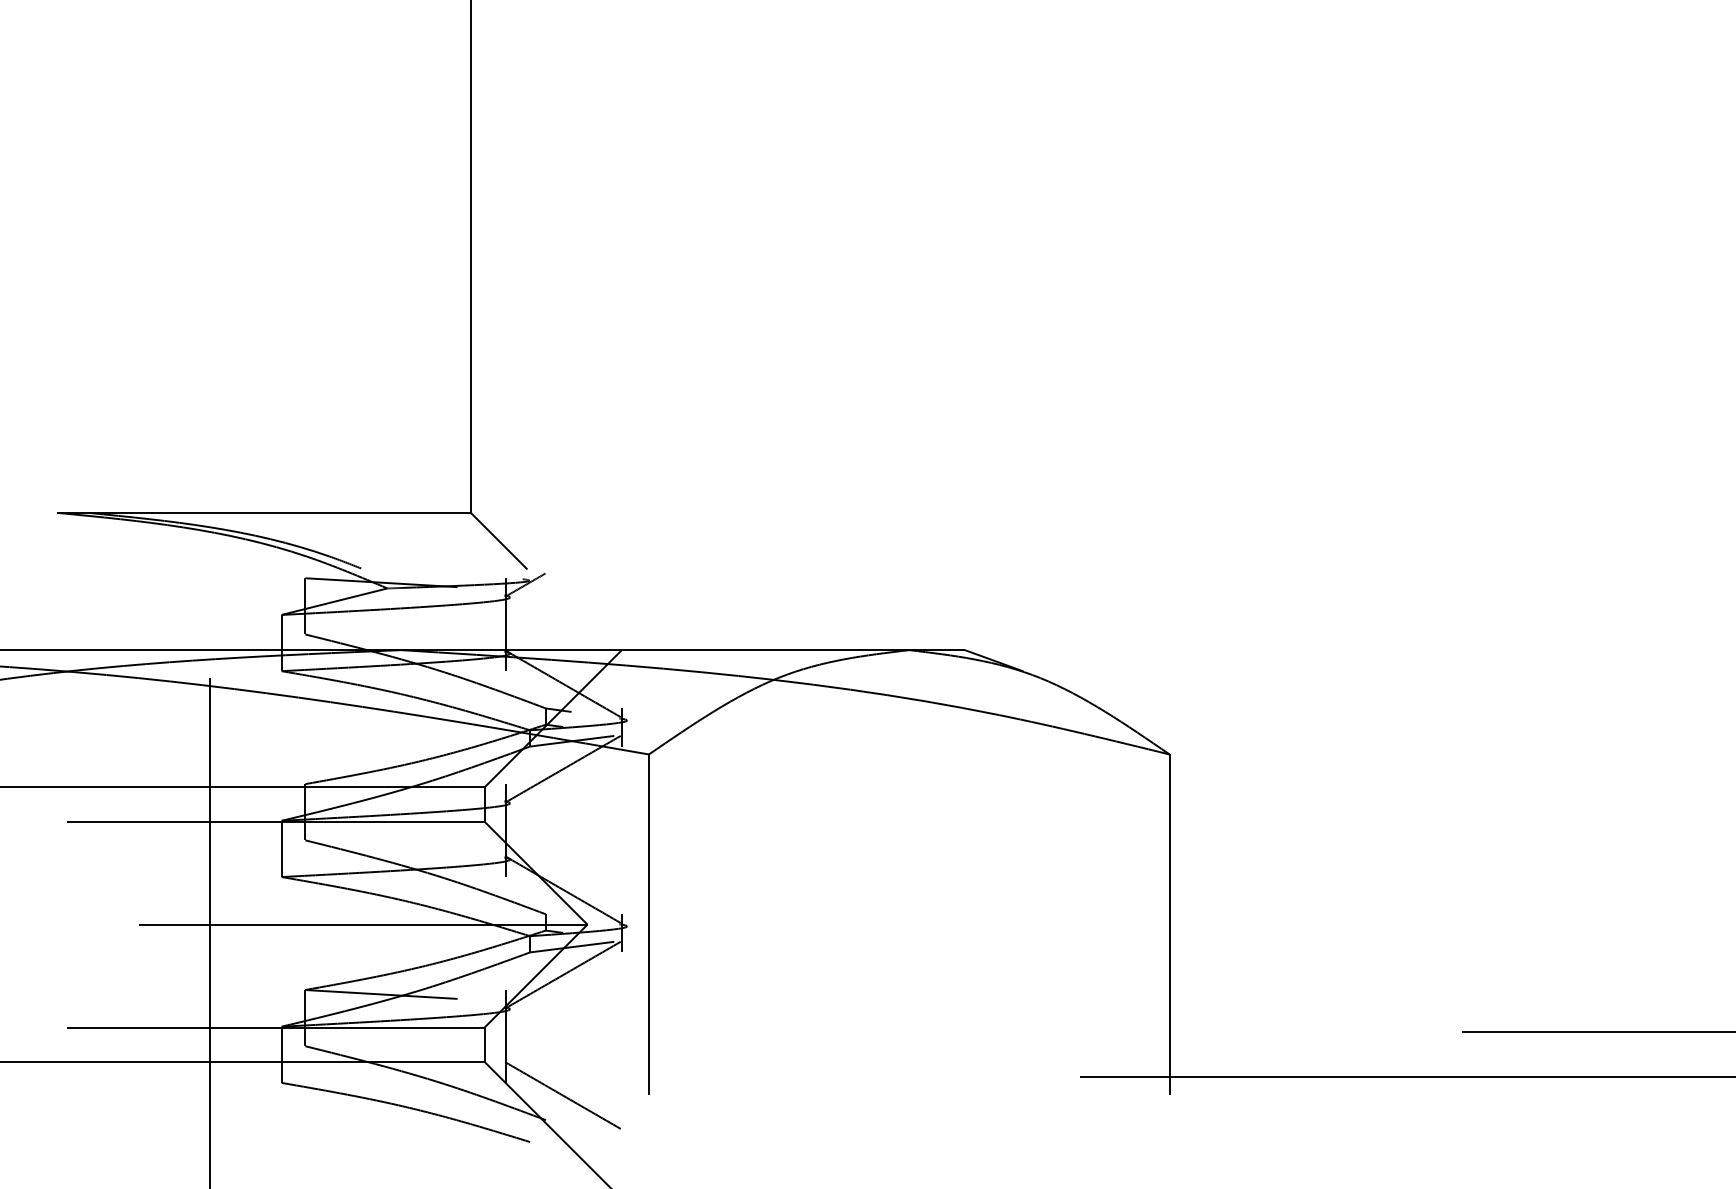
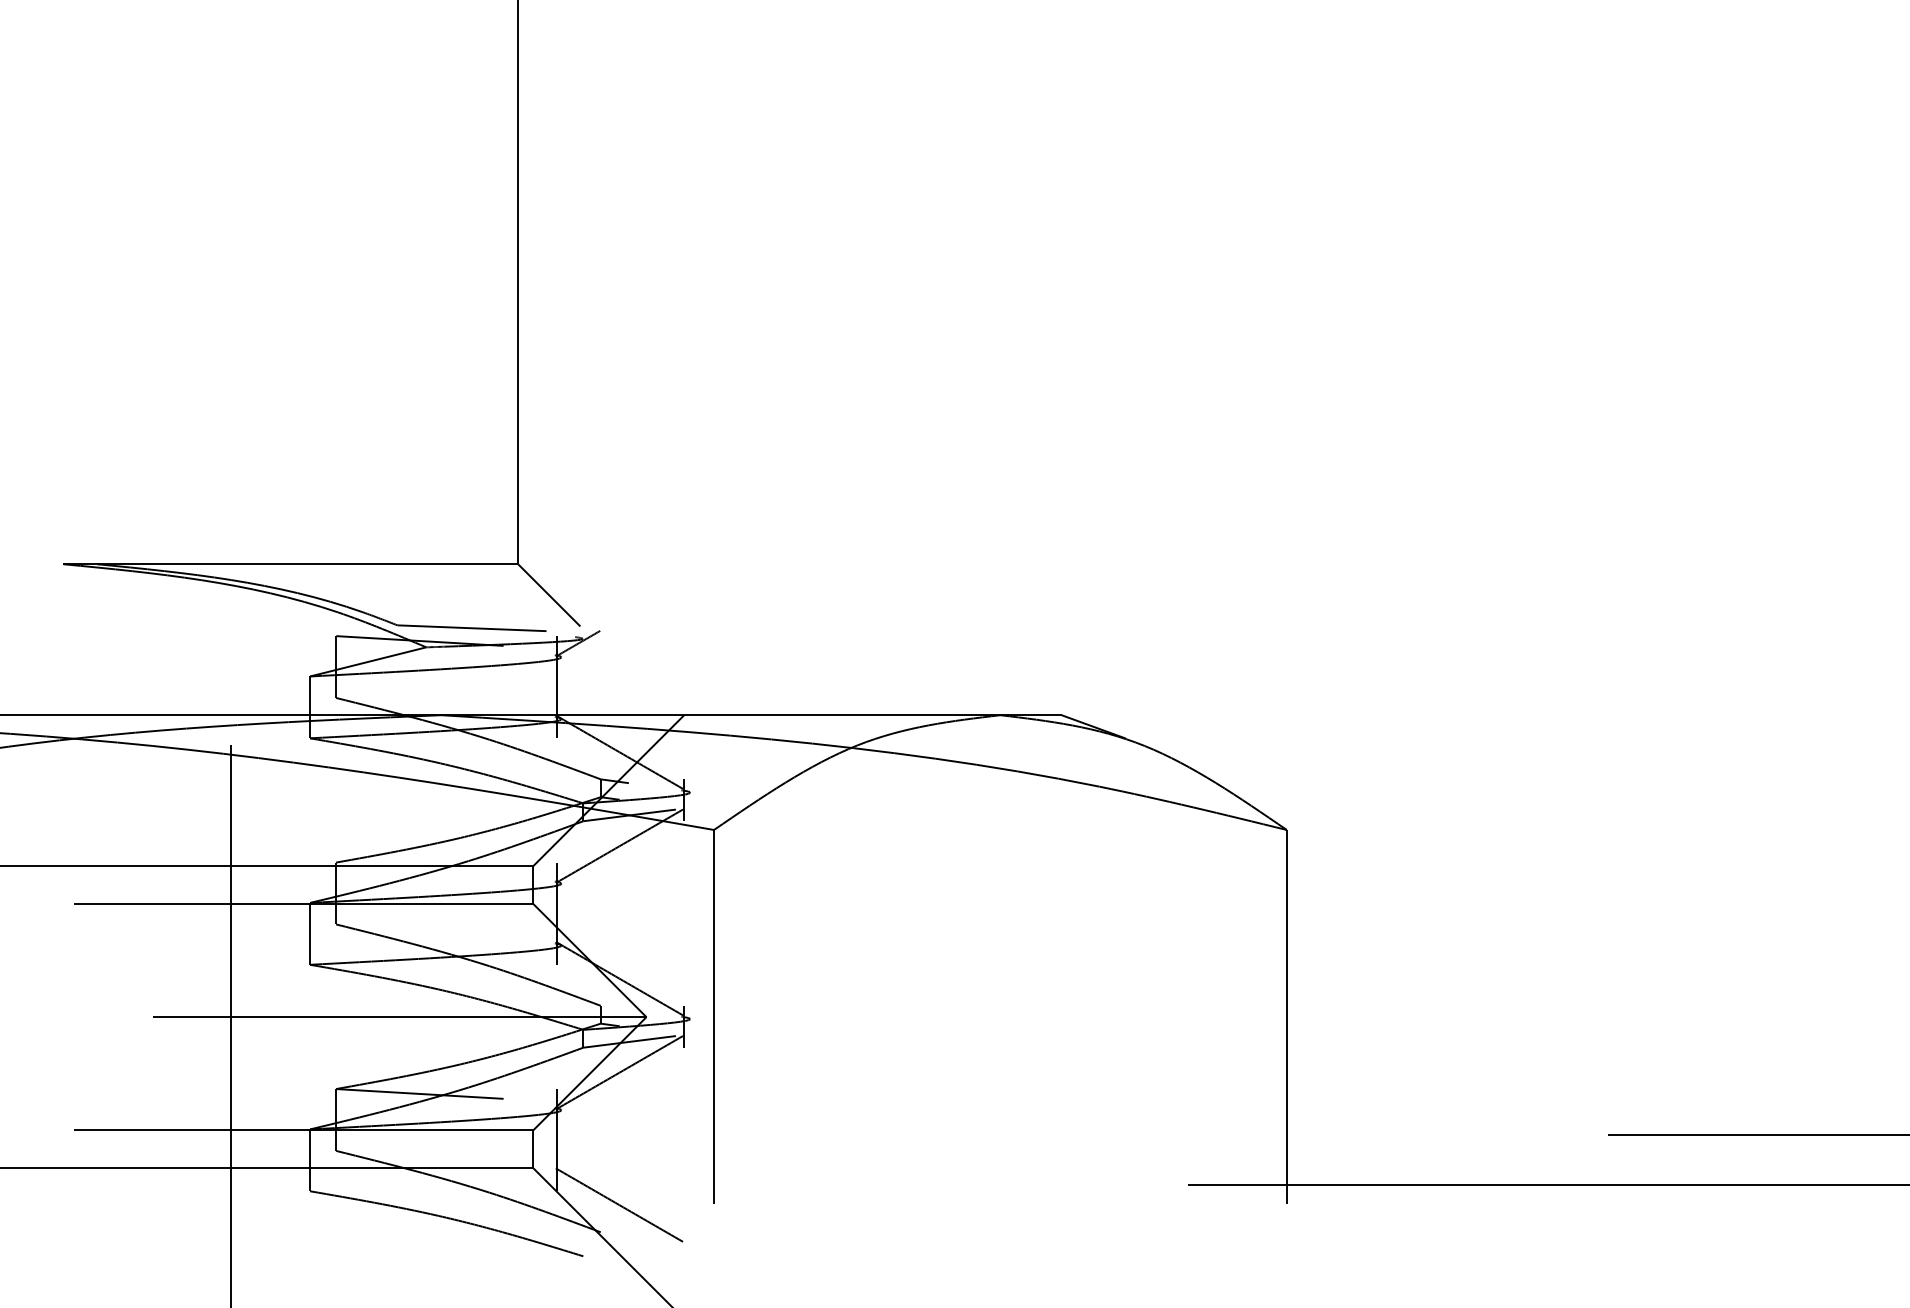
line: (428, 571) -> (471, 628), added

